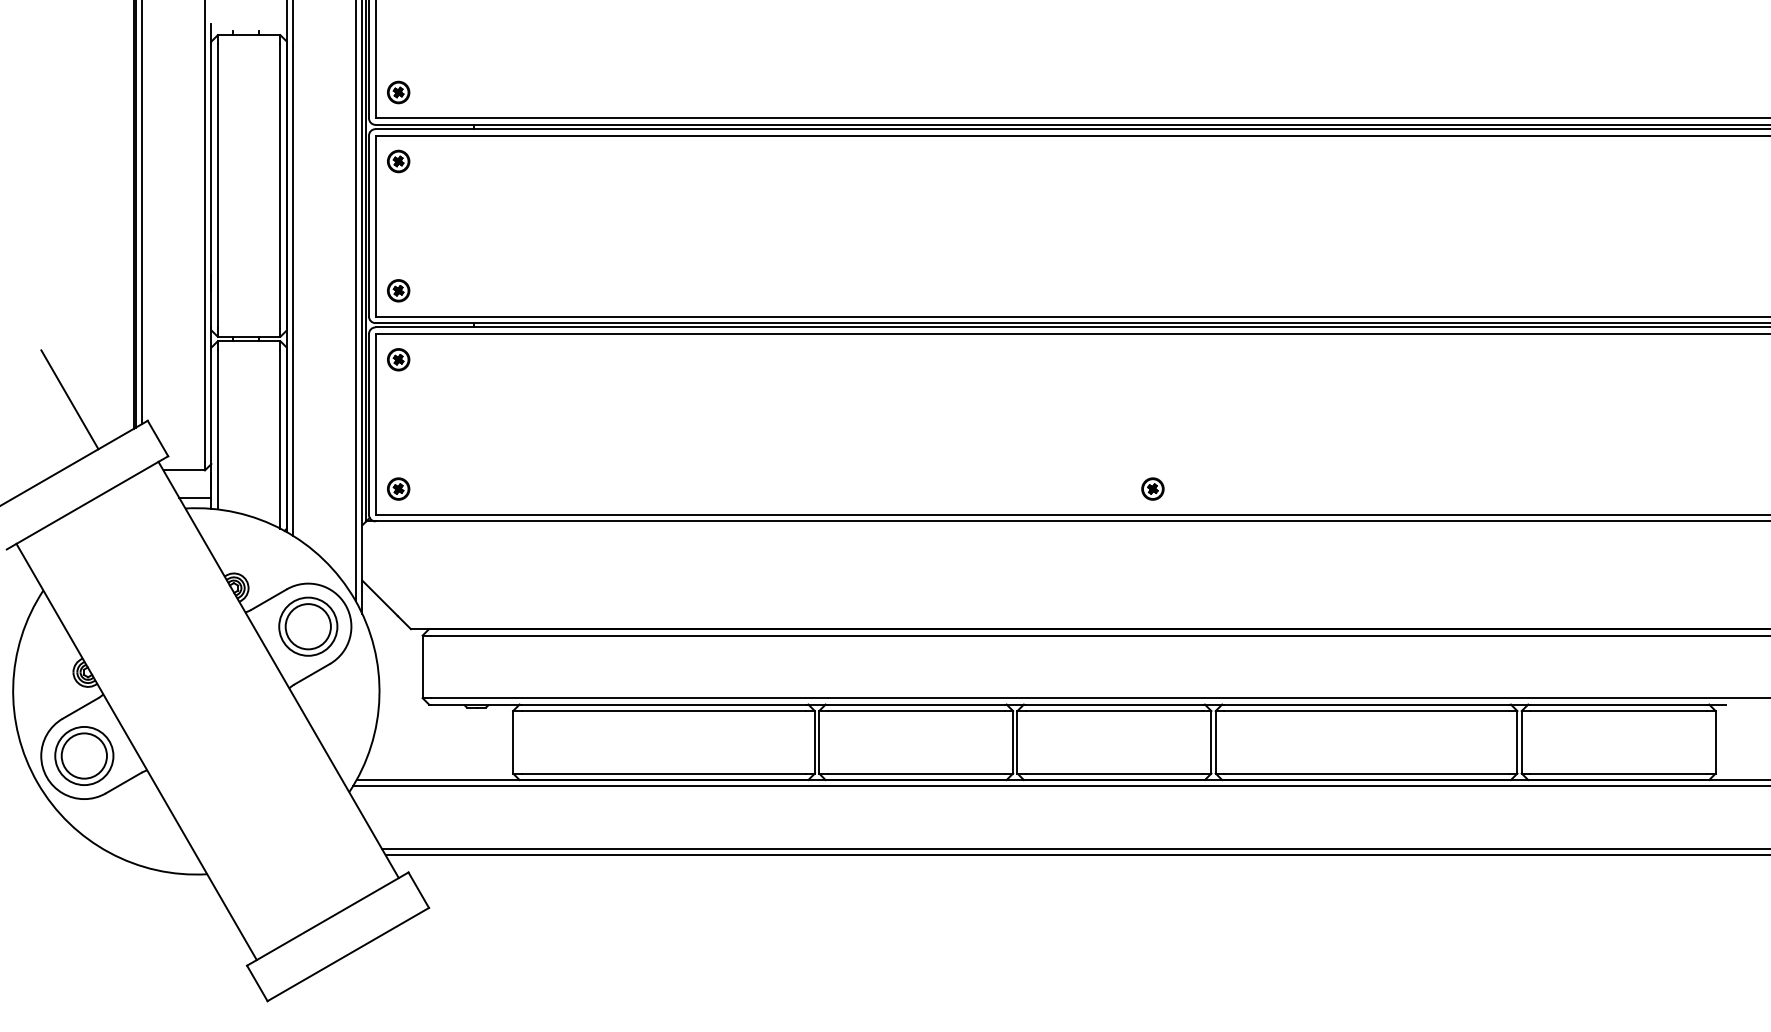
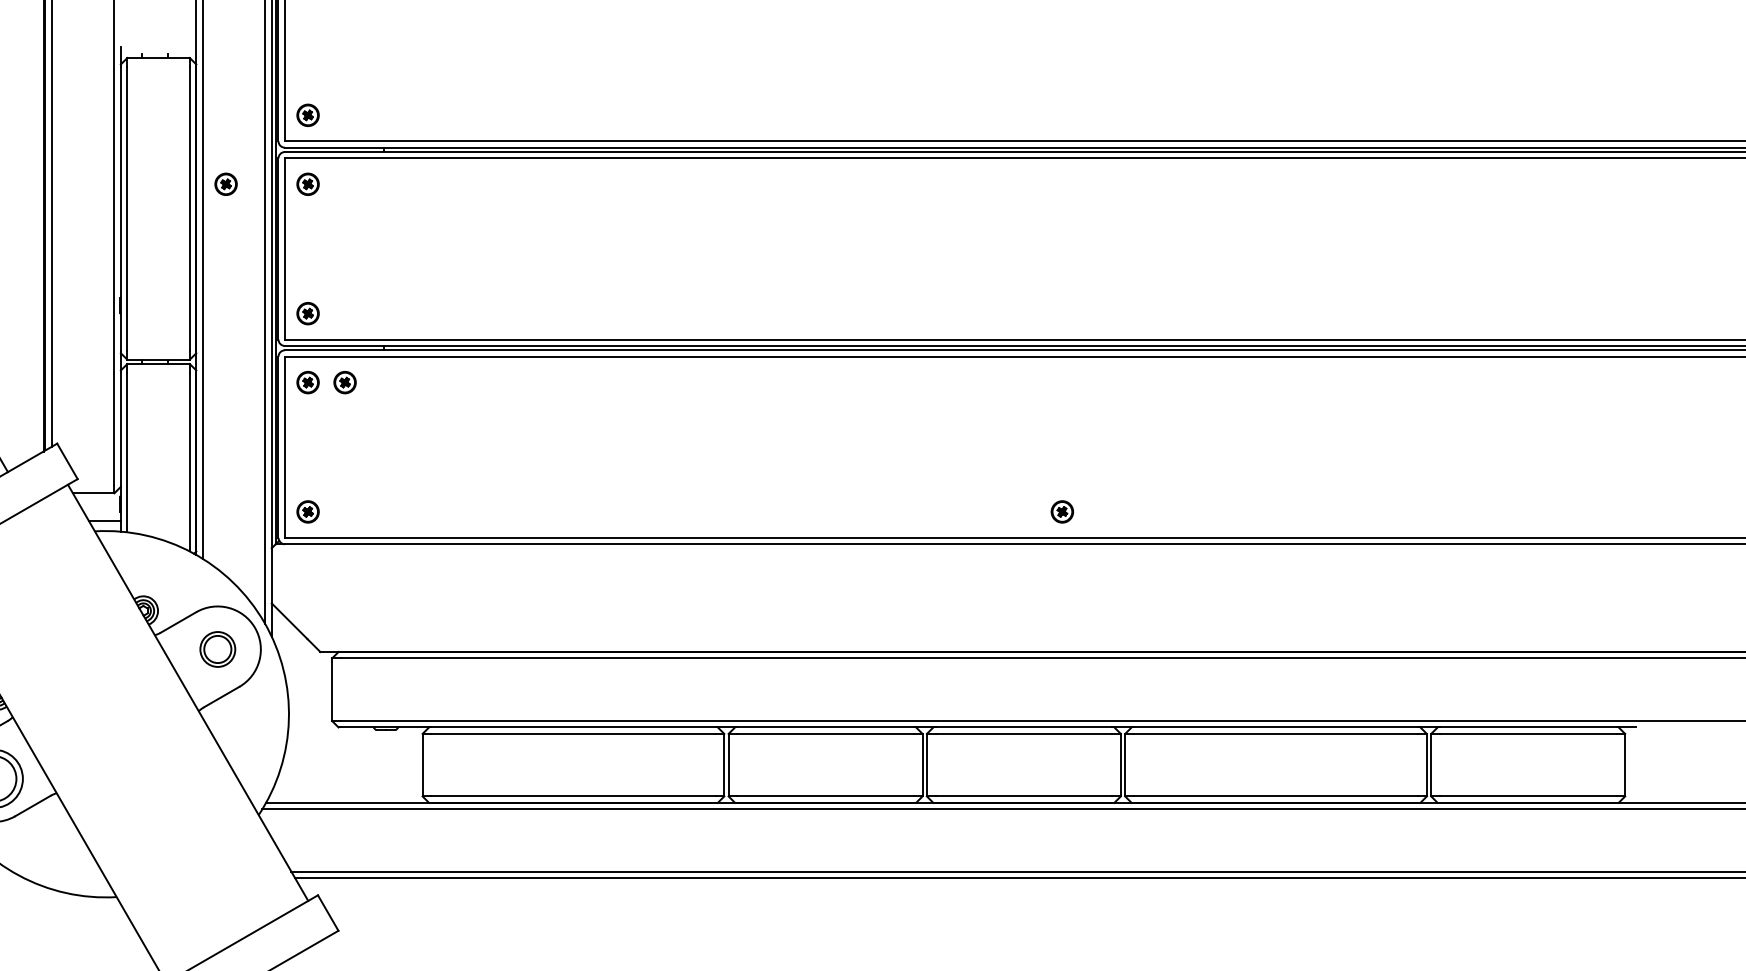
part: (316, 161) -> (225, 184), added
part: (435, 359) -> (344, 382), added
part: (308, 626) -> (217, 649), size x0.6

